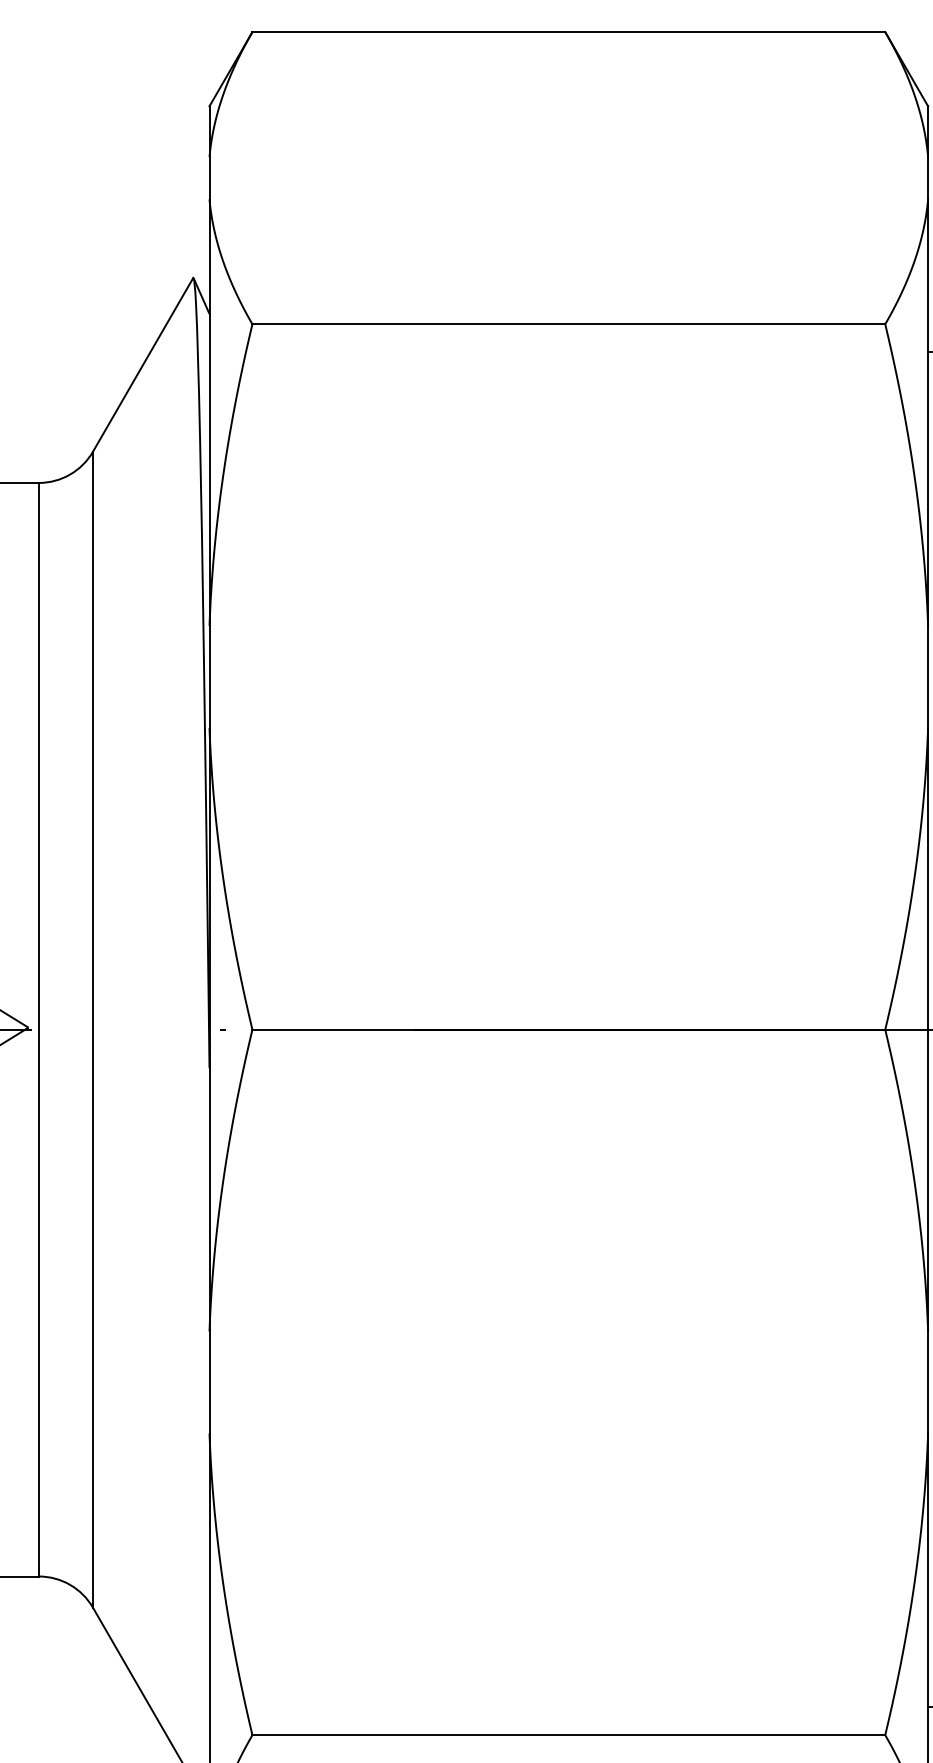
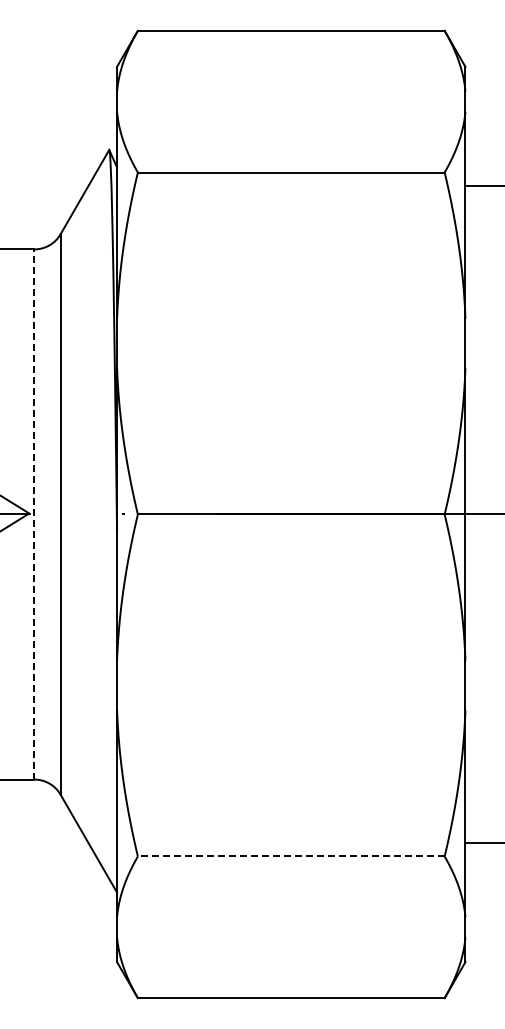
line: (39, 1029) -> (34, 514), solid -> dashed
line: (567, 1735) -> (290, 856), solid -> dashed

